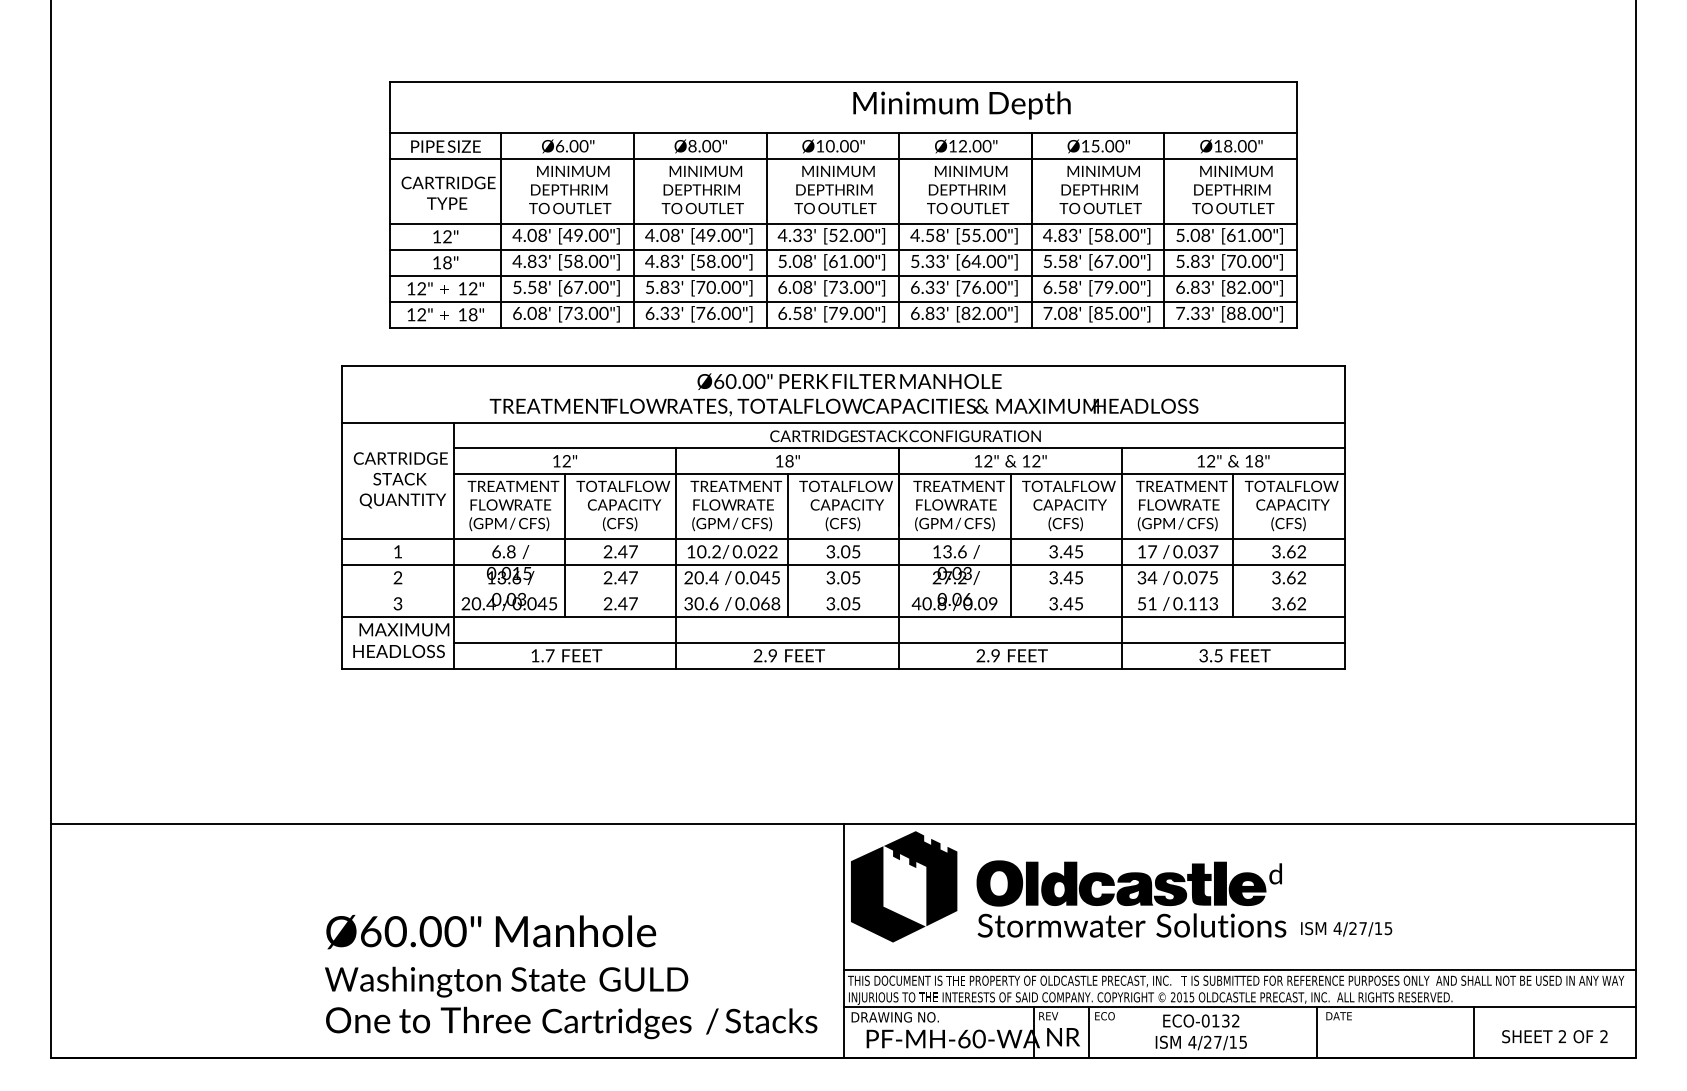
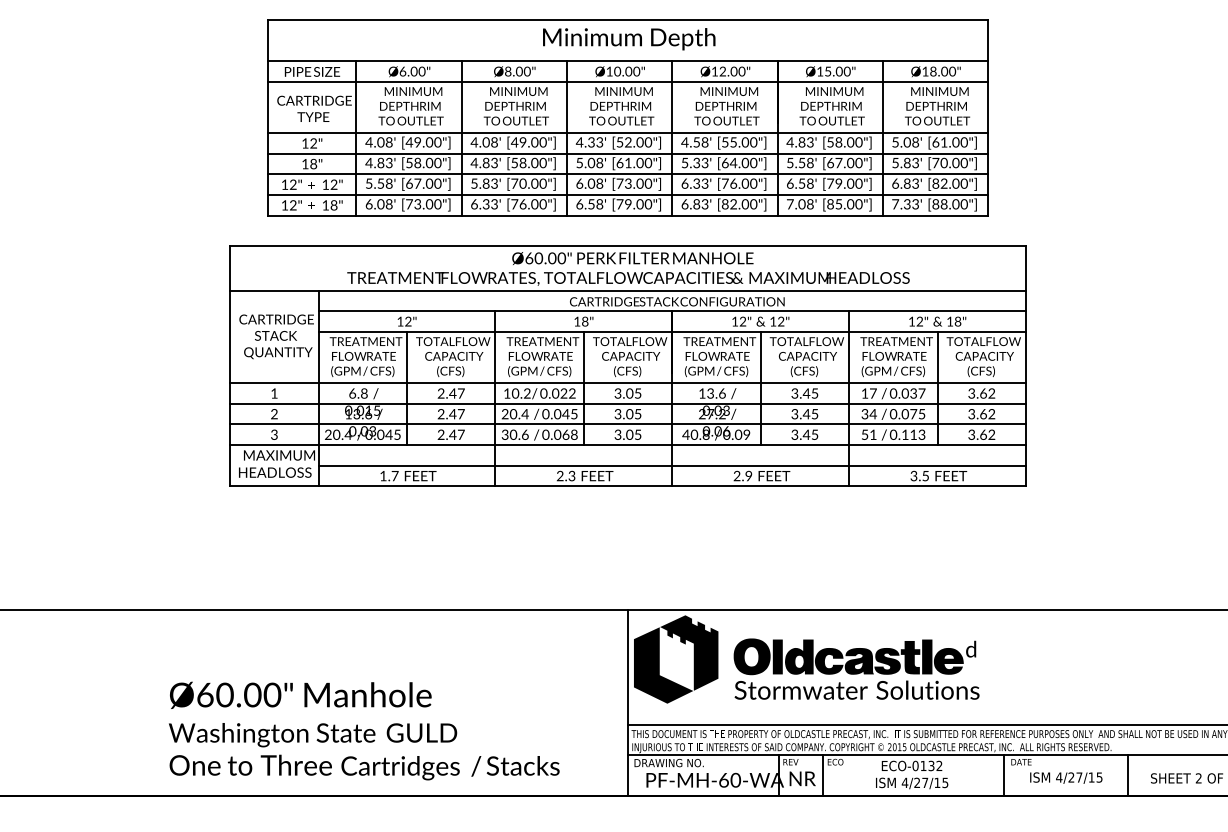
text: (961, 105) -> (628, 39), moved
line: (843, 590) -> (628, 424), added
text: (772, 656) -> (571, 476), 2.9 -> 2.3
text: (1346, 929) -> (1066, 778), moved
text: (571, 977) -> (364, 731), moved

